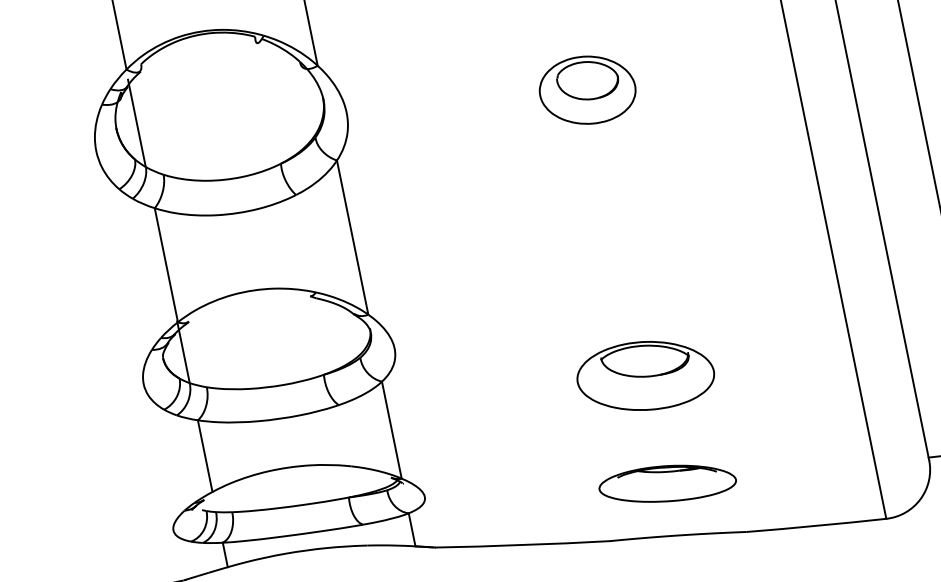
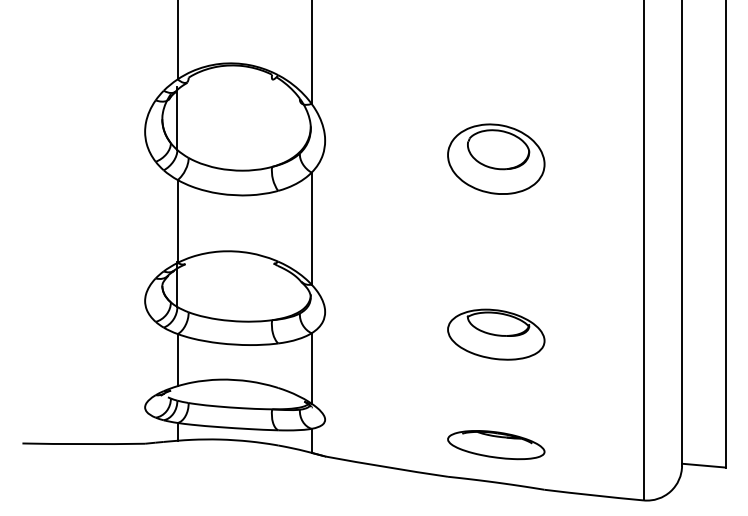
part: (587, 89) -> (496, 158), size x1.43
part: (645, 375) -> (496, 334), moved

